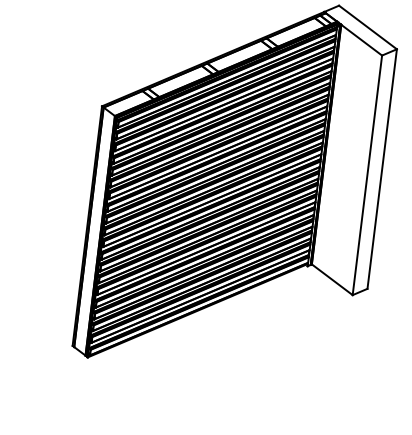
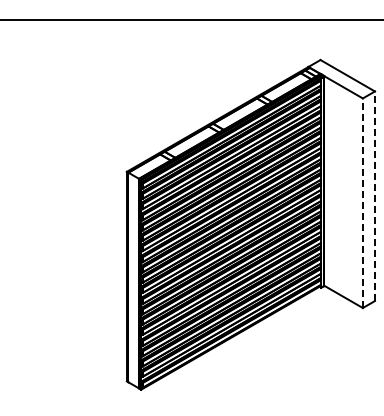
line: (381, 169) -> (374, 196), solid -> dashed
line: (366, 175) -> (362, 203), solid -> dashed

